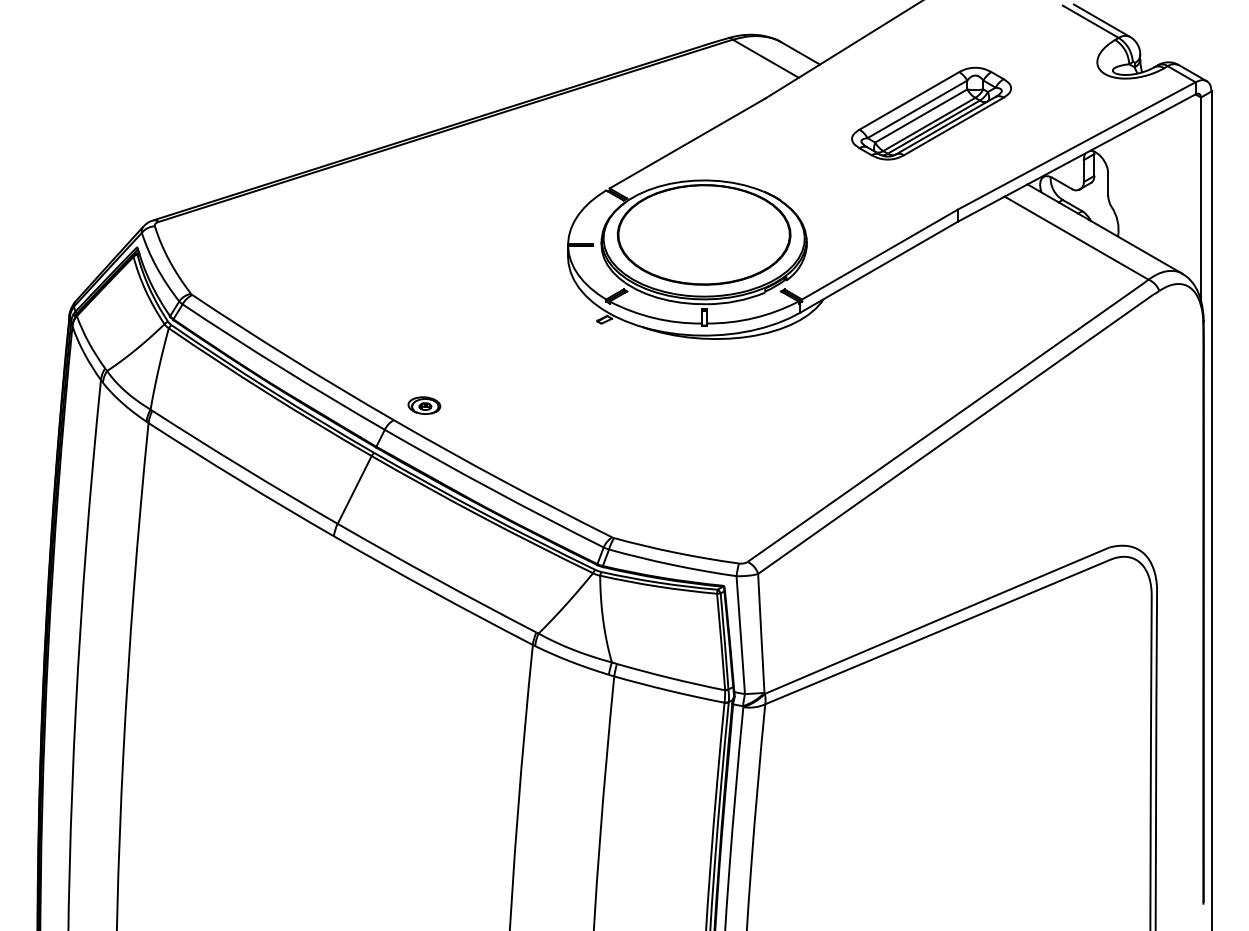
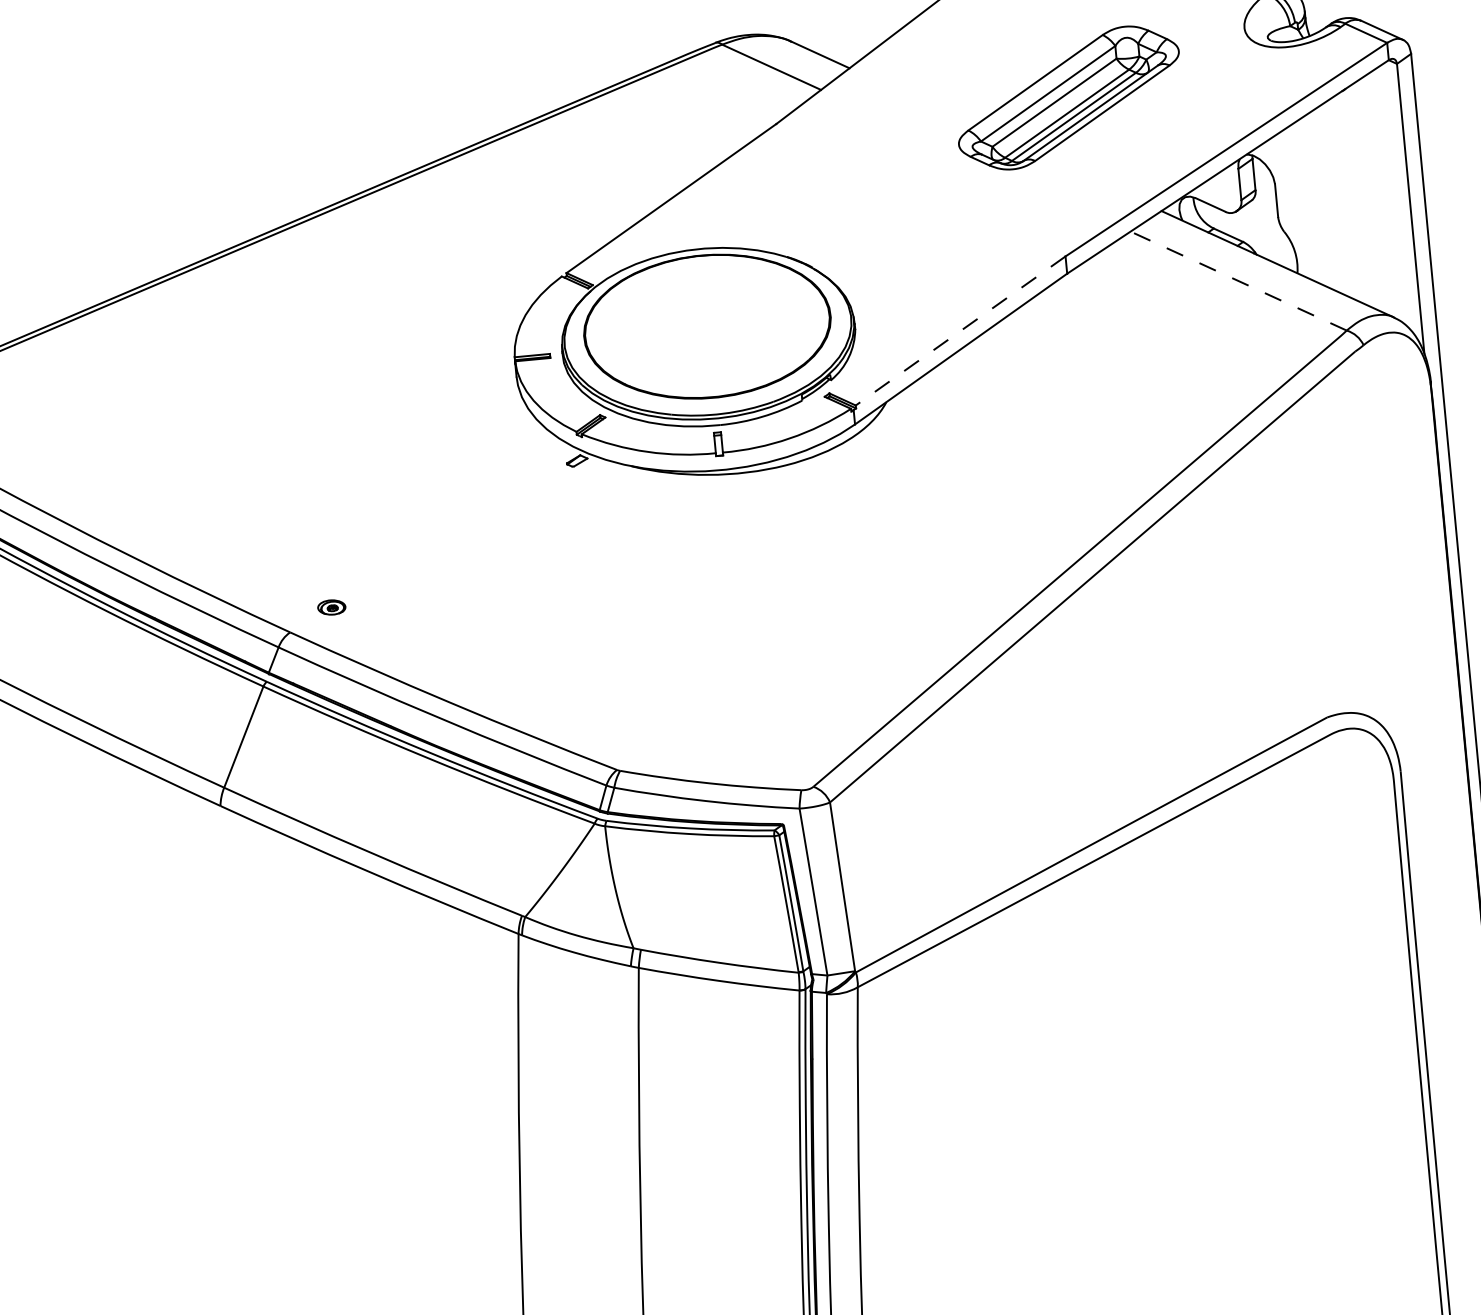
part: (931, 113) -> (1068, 97), moved
line: (1076, 237) -> (1238, 280), solid -> dashed
line: (879, 254) -> (959, 330), solid -> dashed
part: (424, 405) -> (331, 607), size x0.6

